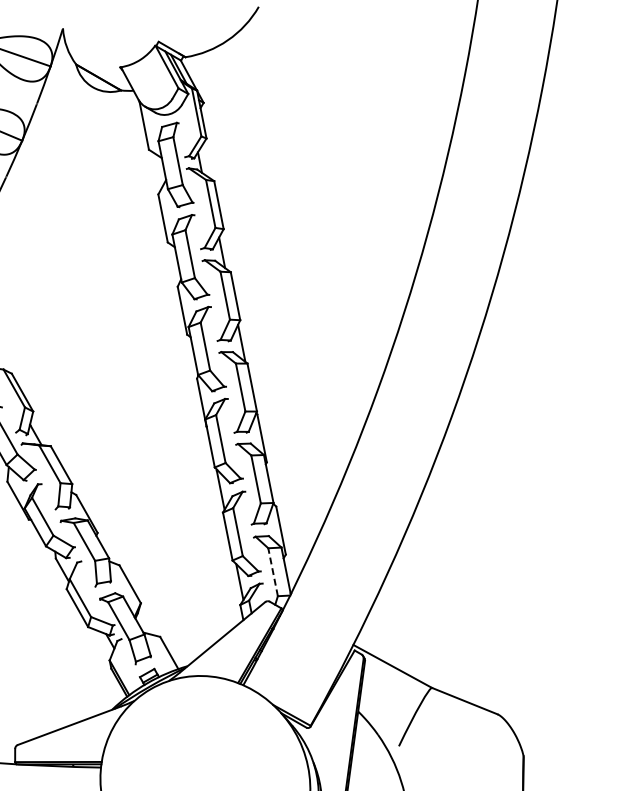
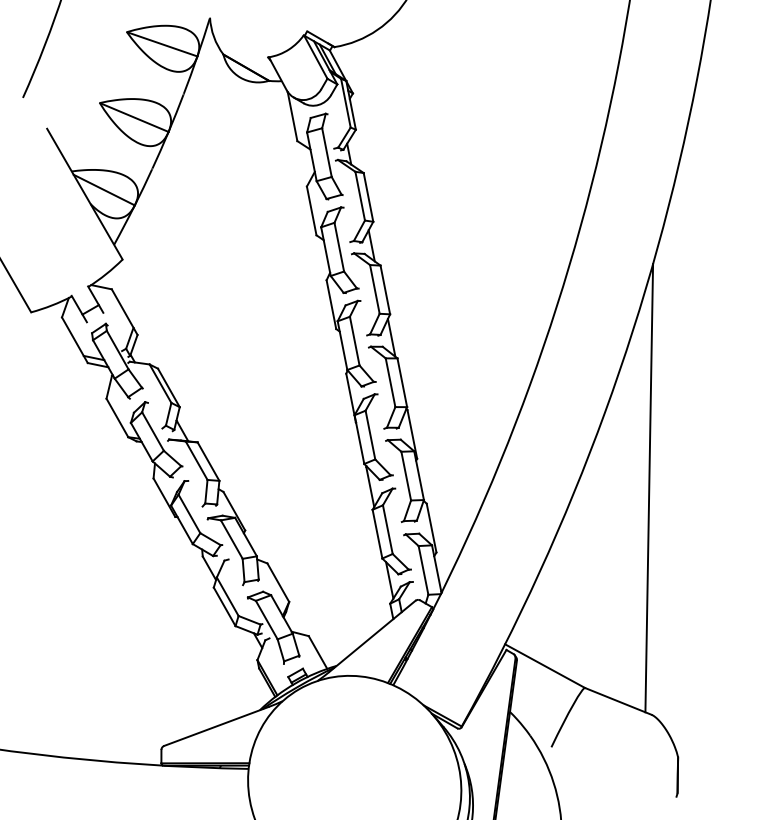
line: (495, 491) -> (649, 488), added
line: (273, 572) -> (423, 570), dashed -> solid

